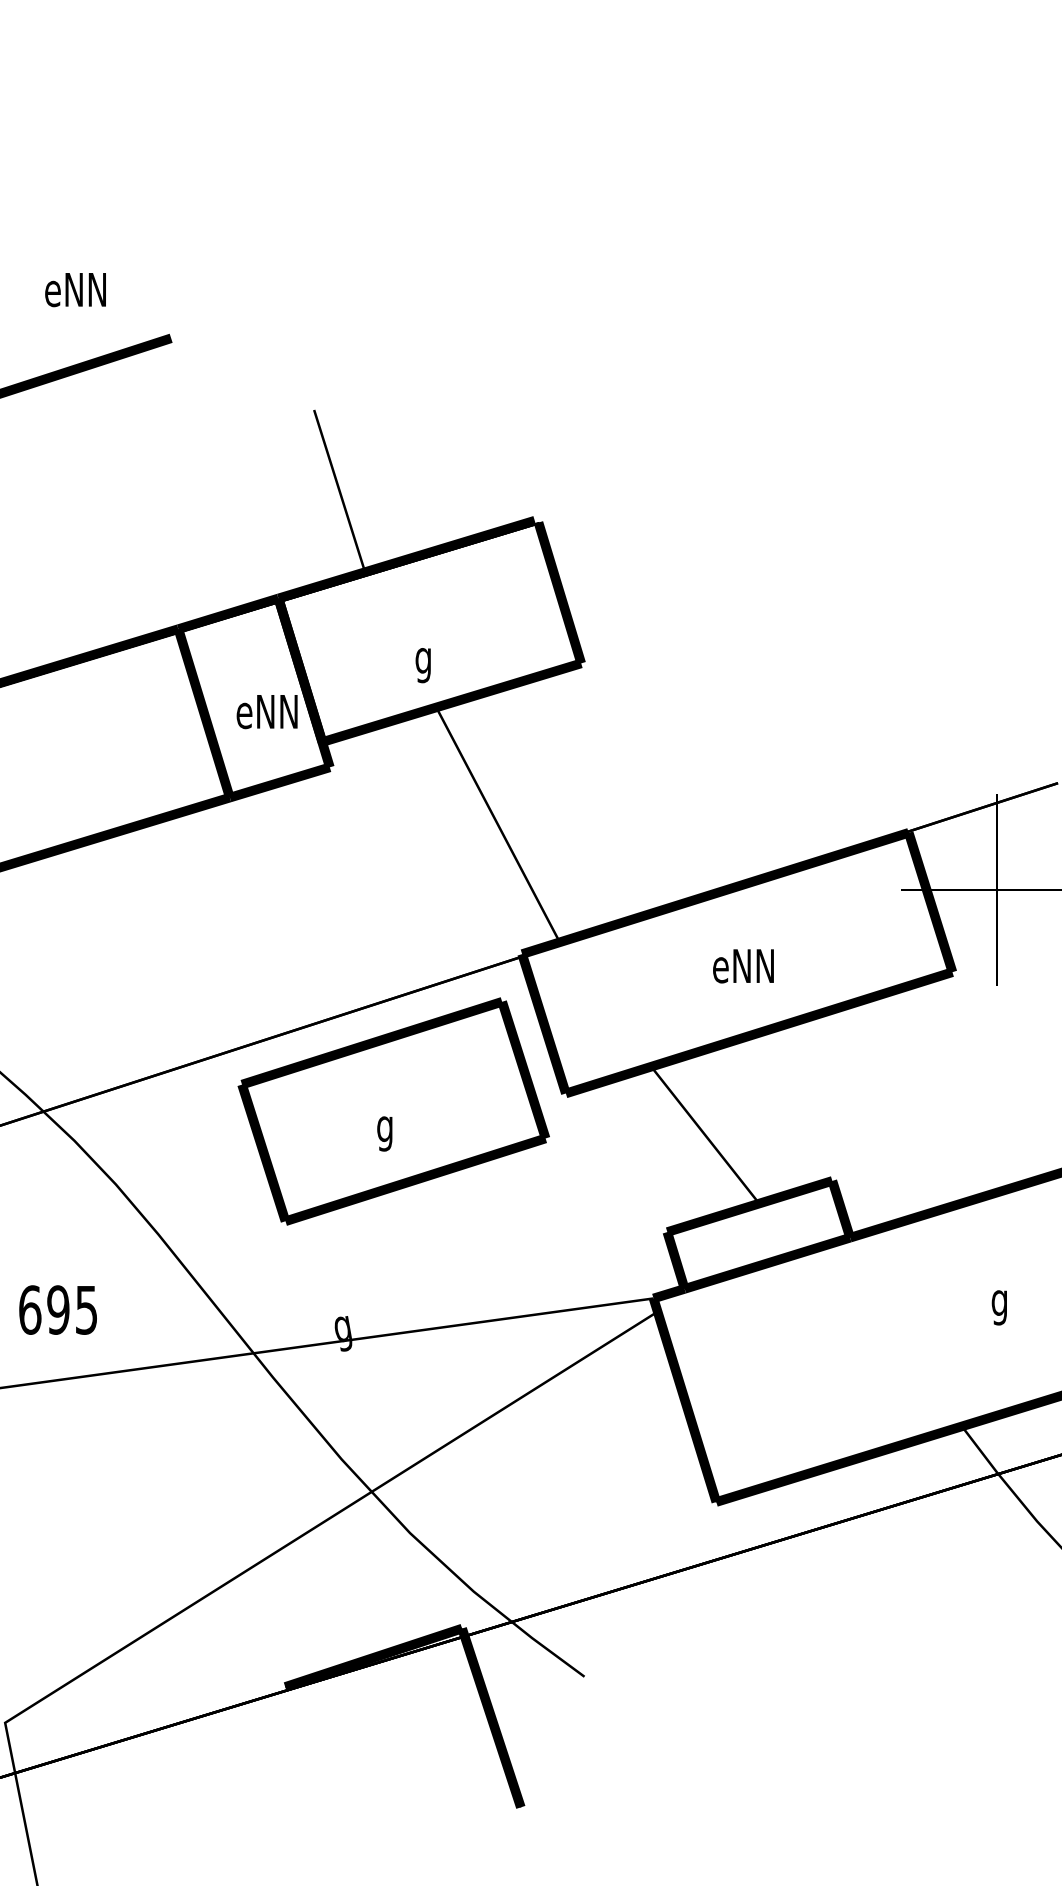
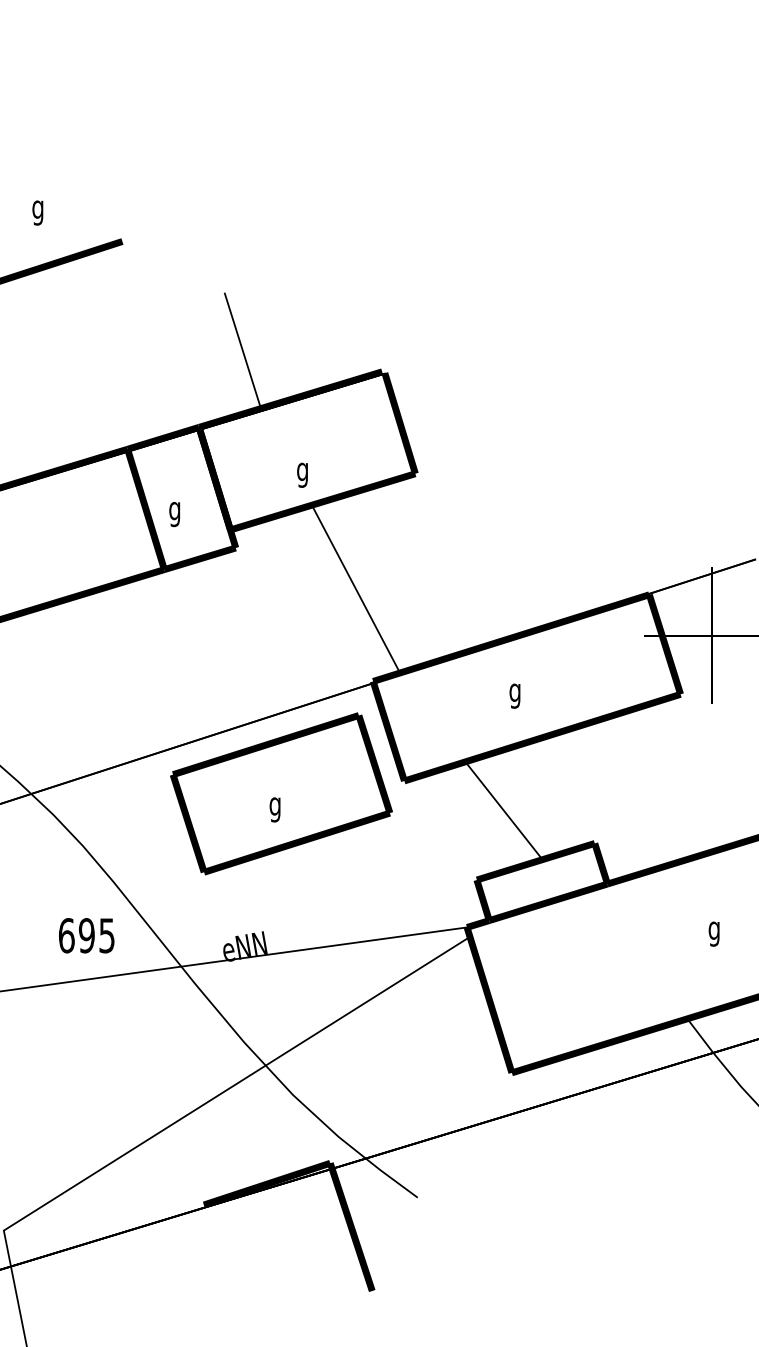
text: (74, 293) -> (53, 209), eNN -> g
text: (266, 716) -> (190, 511), eNN -> g
text: (743, 970) -> (531, 693), eNN -> g
text: (57, 1309) -> (86, 935), moved
text: (343, 1327) -> (245, 948), g -> eNN

